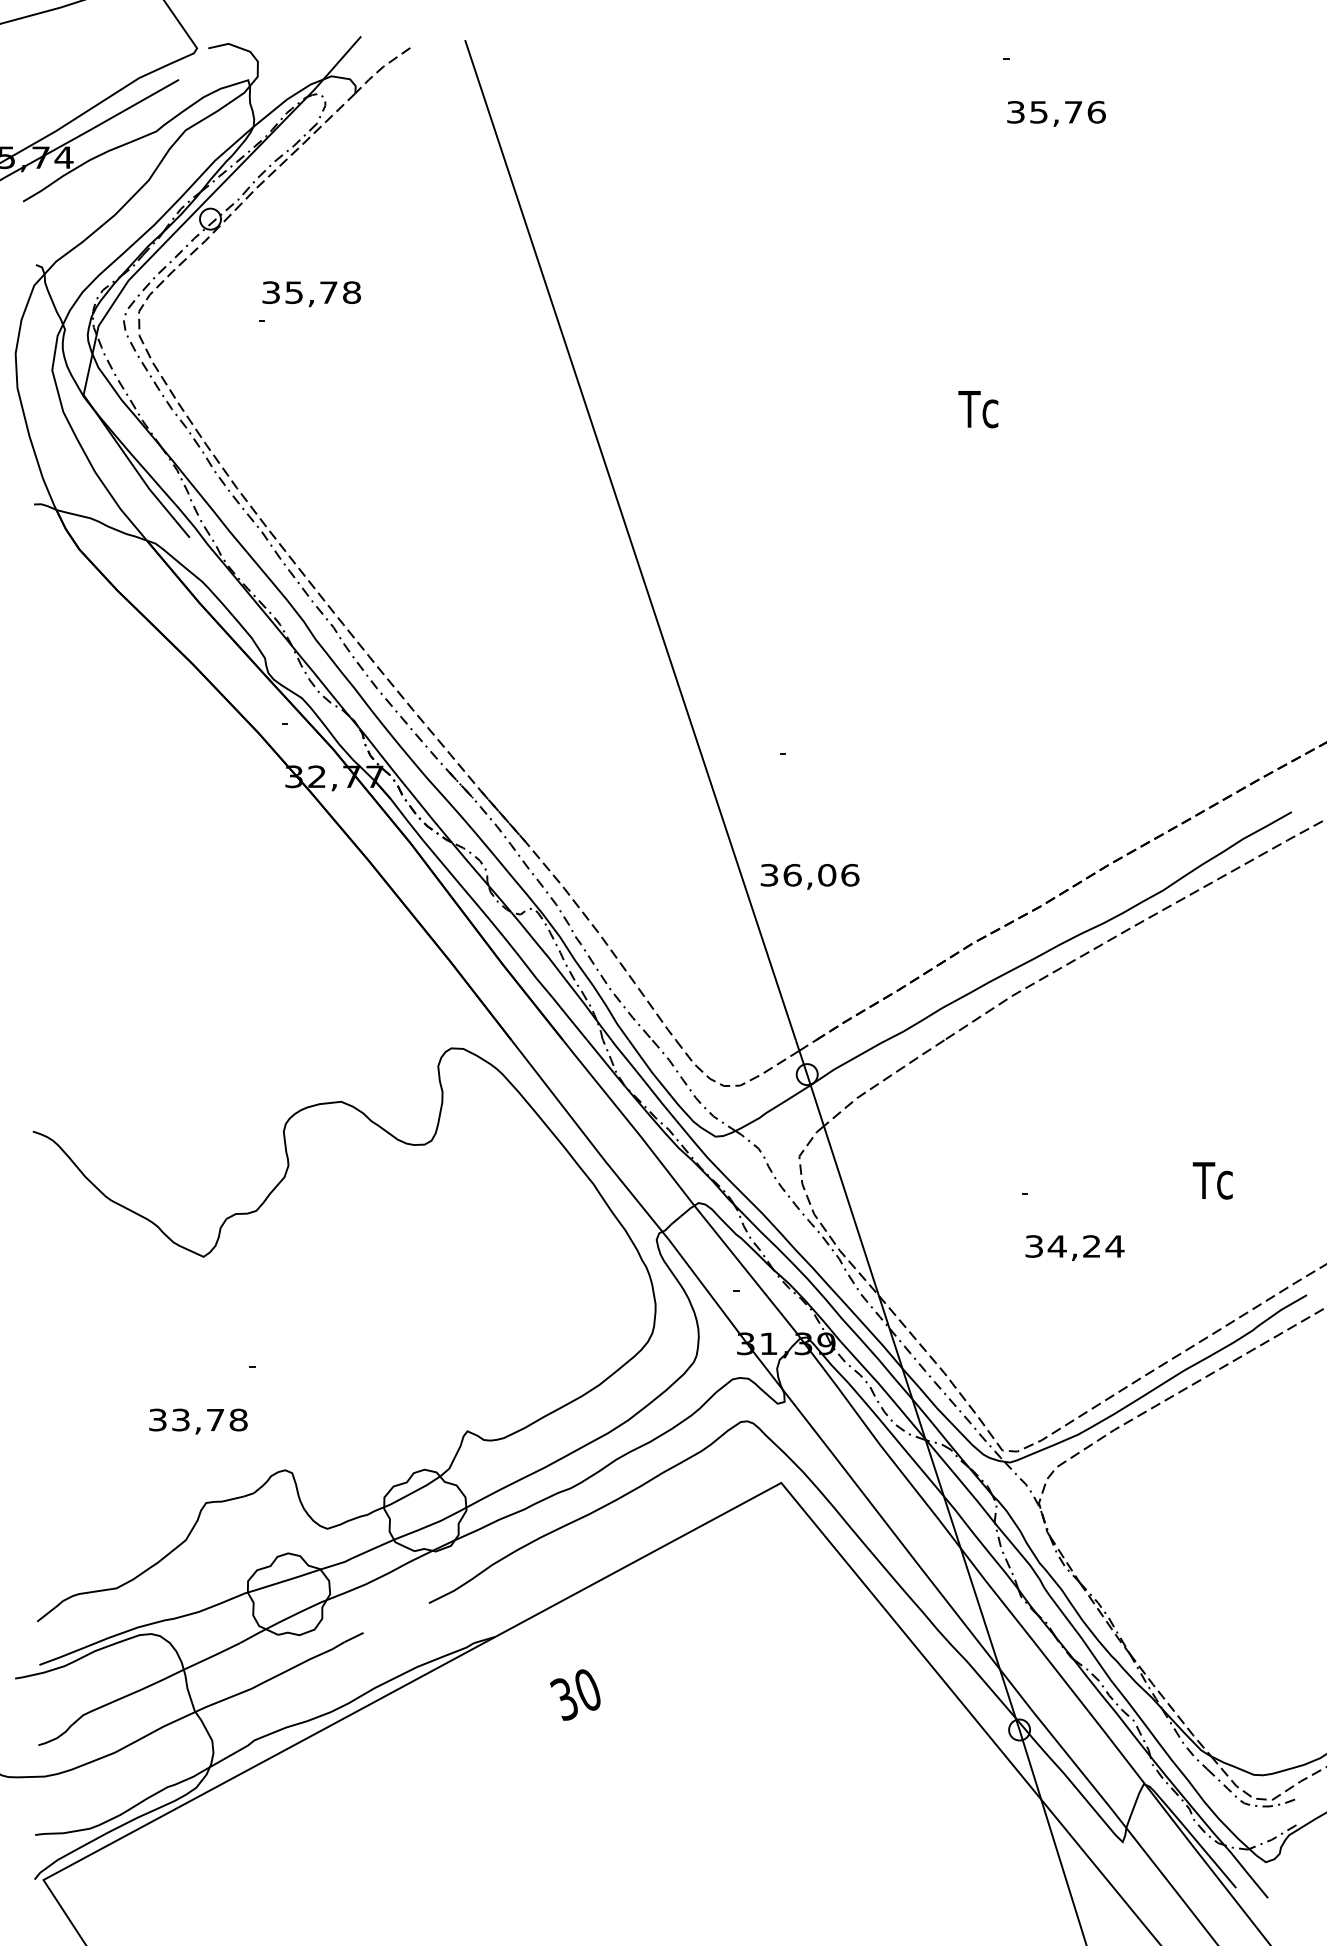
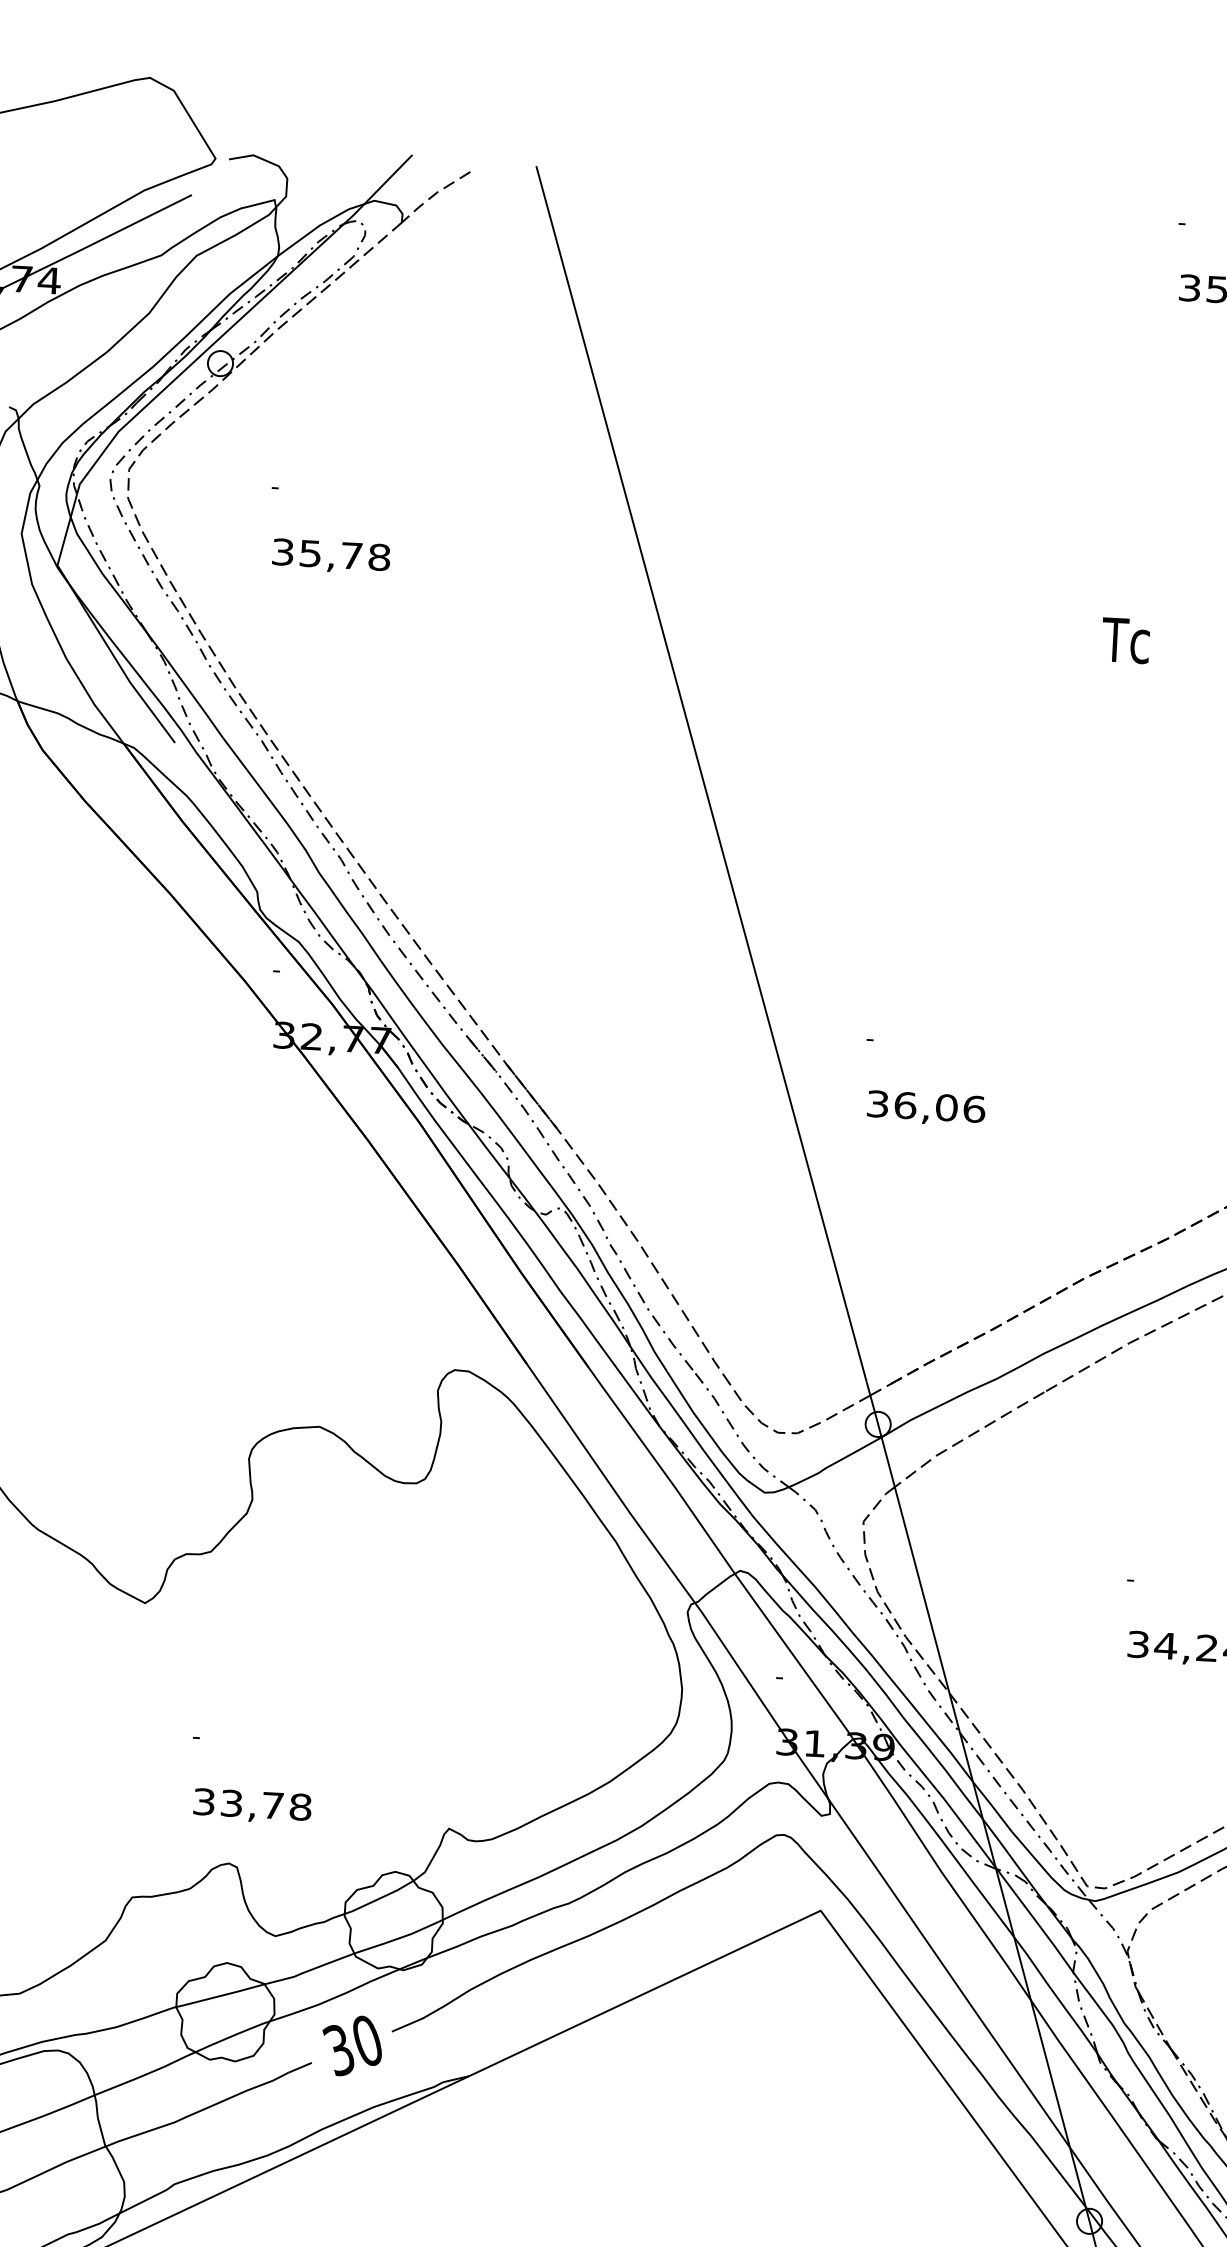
text: (311, 294) -> (331, 556), moved
text: (809, 876) -> (925, 1108), moved
text: (198, 1421) -> (252, 1806), moved
text: (575, 1694) -> (352, 2045), moved

